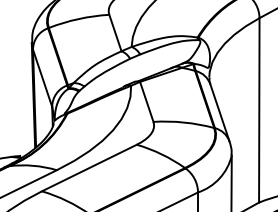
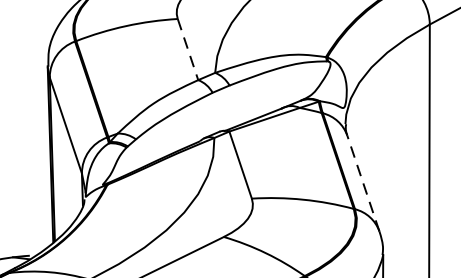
line: (115, 33) -> (188, 50), solid -> dashed
line: (219, 112) -> (362, 182), solid -> dashed

